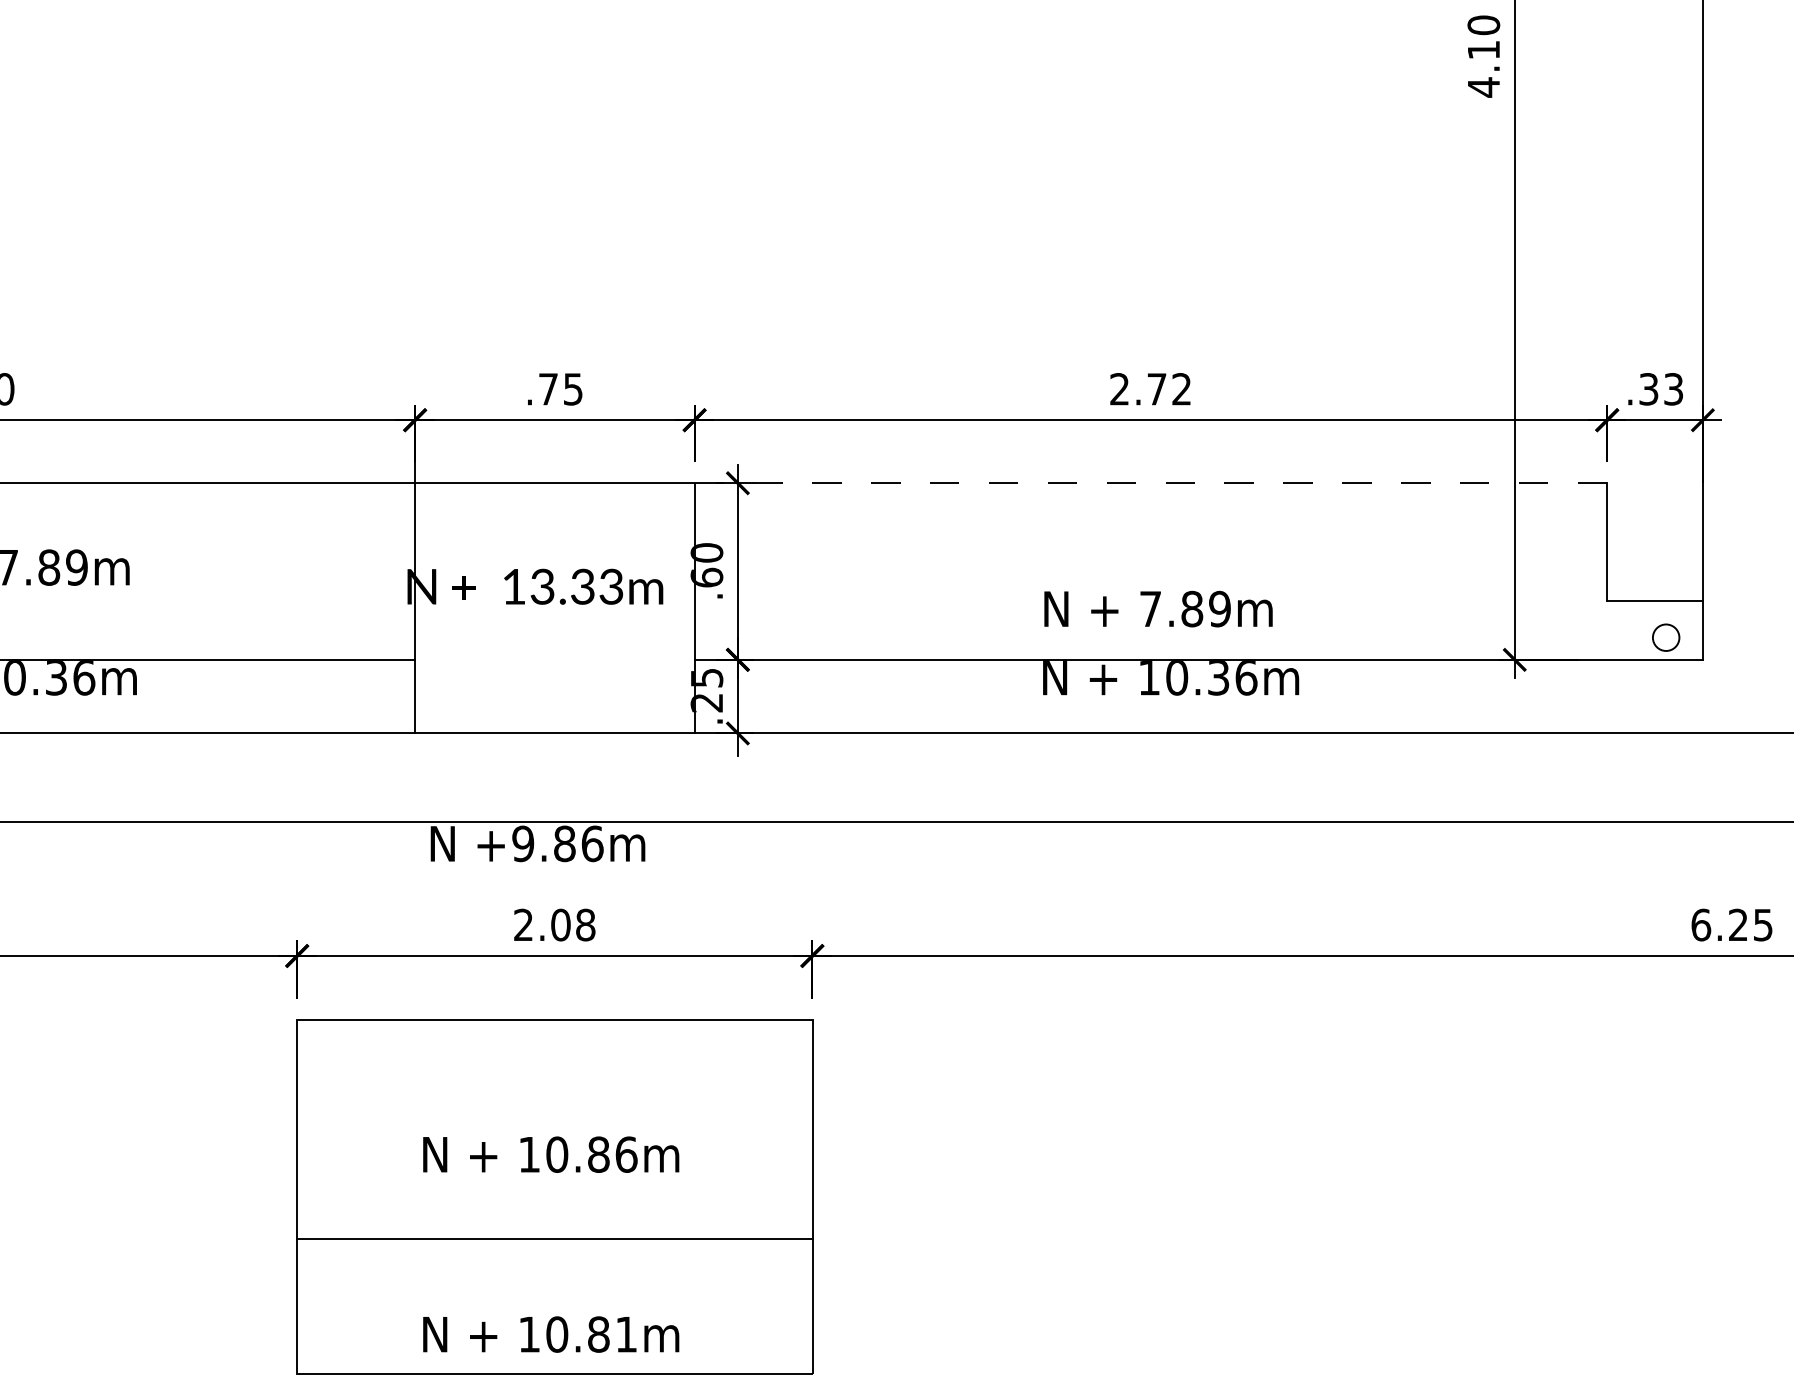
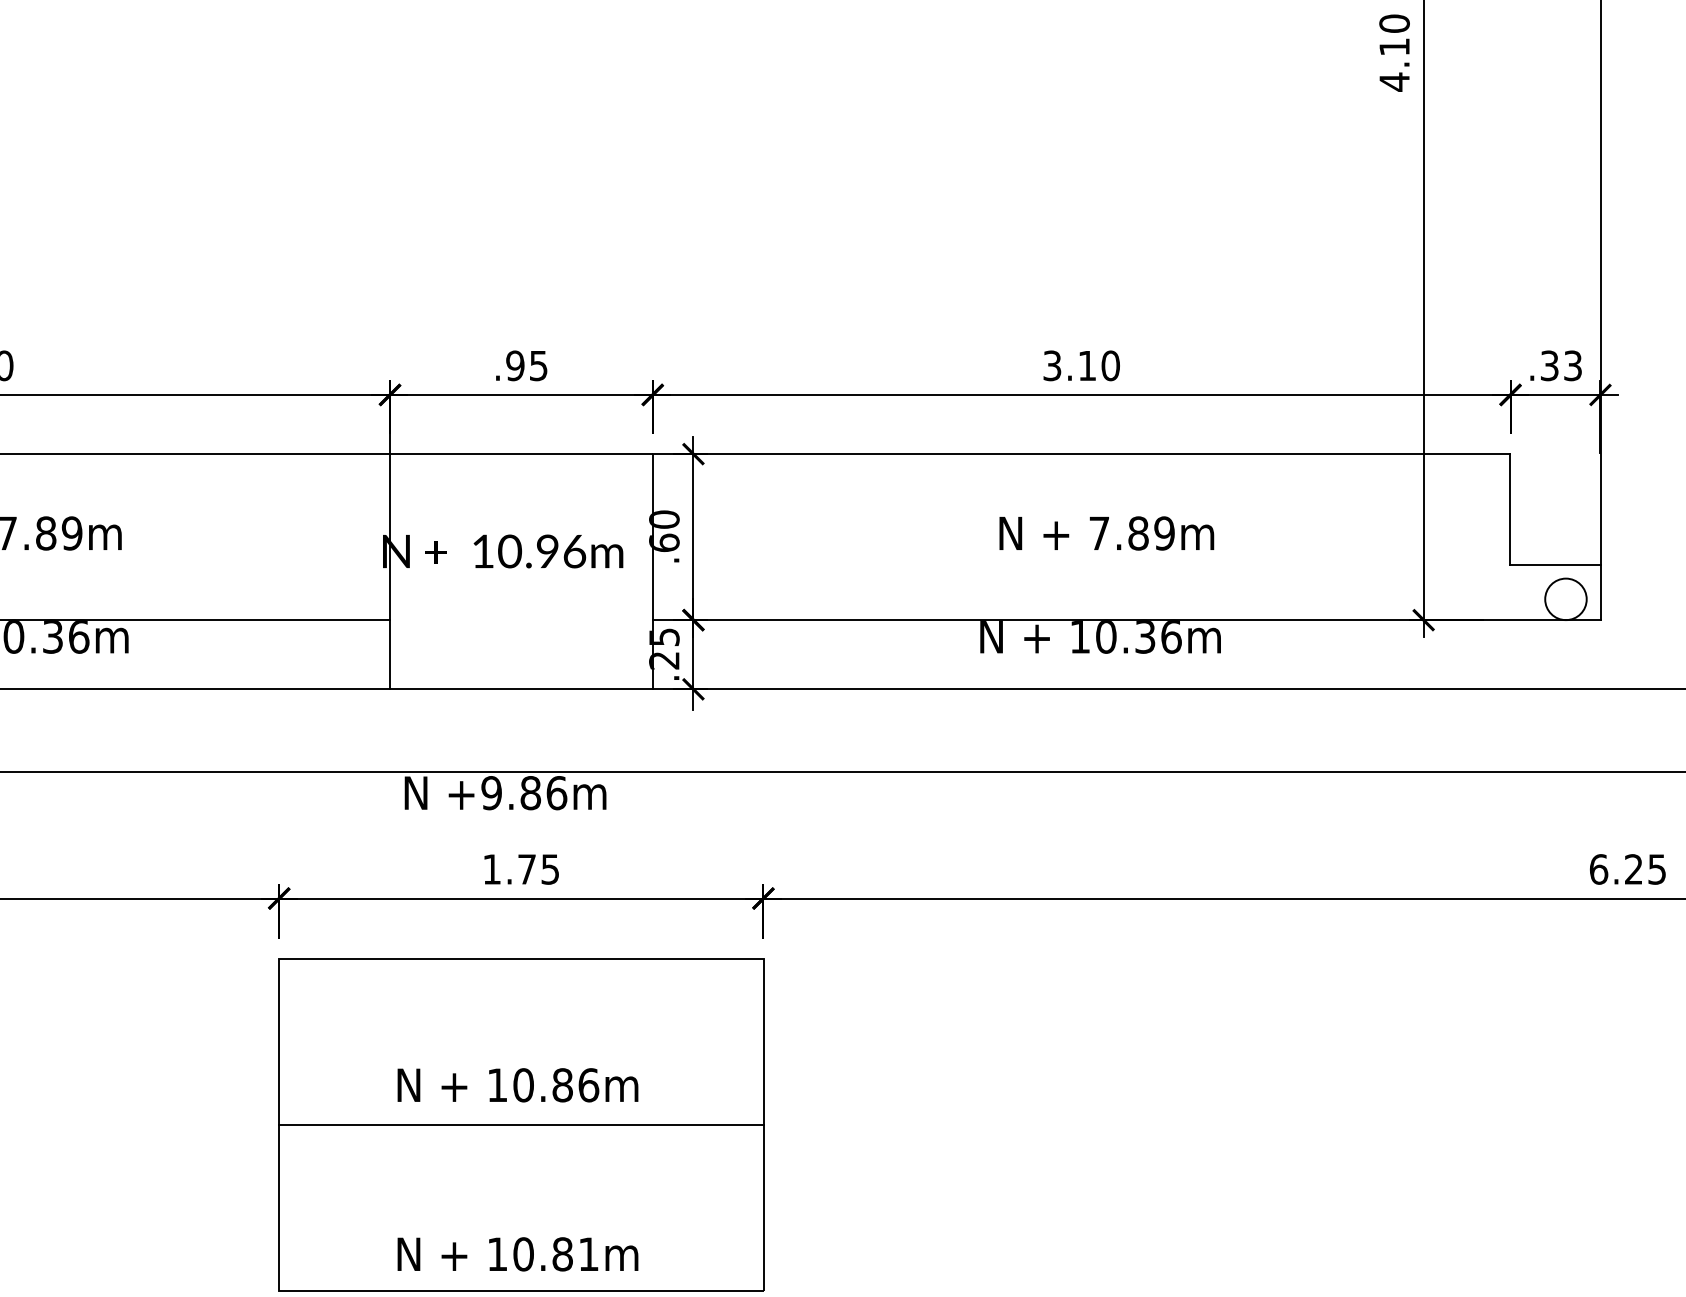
text: (548, 388) -> (515, 365), .75 -> .95
text: (1150, 388) -> (1081, 365), 2.72 -> 3.10
line: (1150, 483) -> (1081, 454), dashed -> solid
text: (577, 586) -> (542, 551), 13.33m -> 10.96m
text: (1158, 609) -> (1106, 533), moved
circle: (1665, 637) -> (1565, 599), size x1.67
text: (554, 925) -> (521, 869), 2.08 -> 1.75
line: (554, 1238) -> (521, 1125), moved

